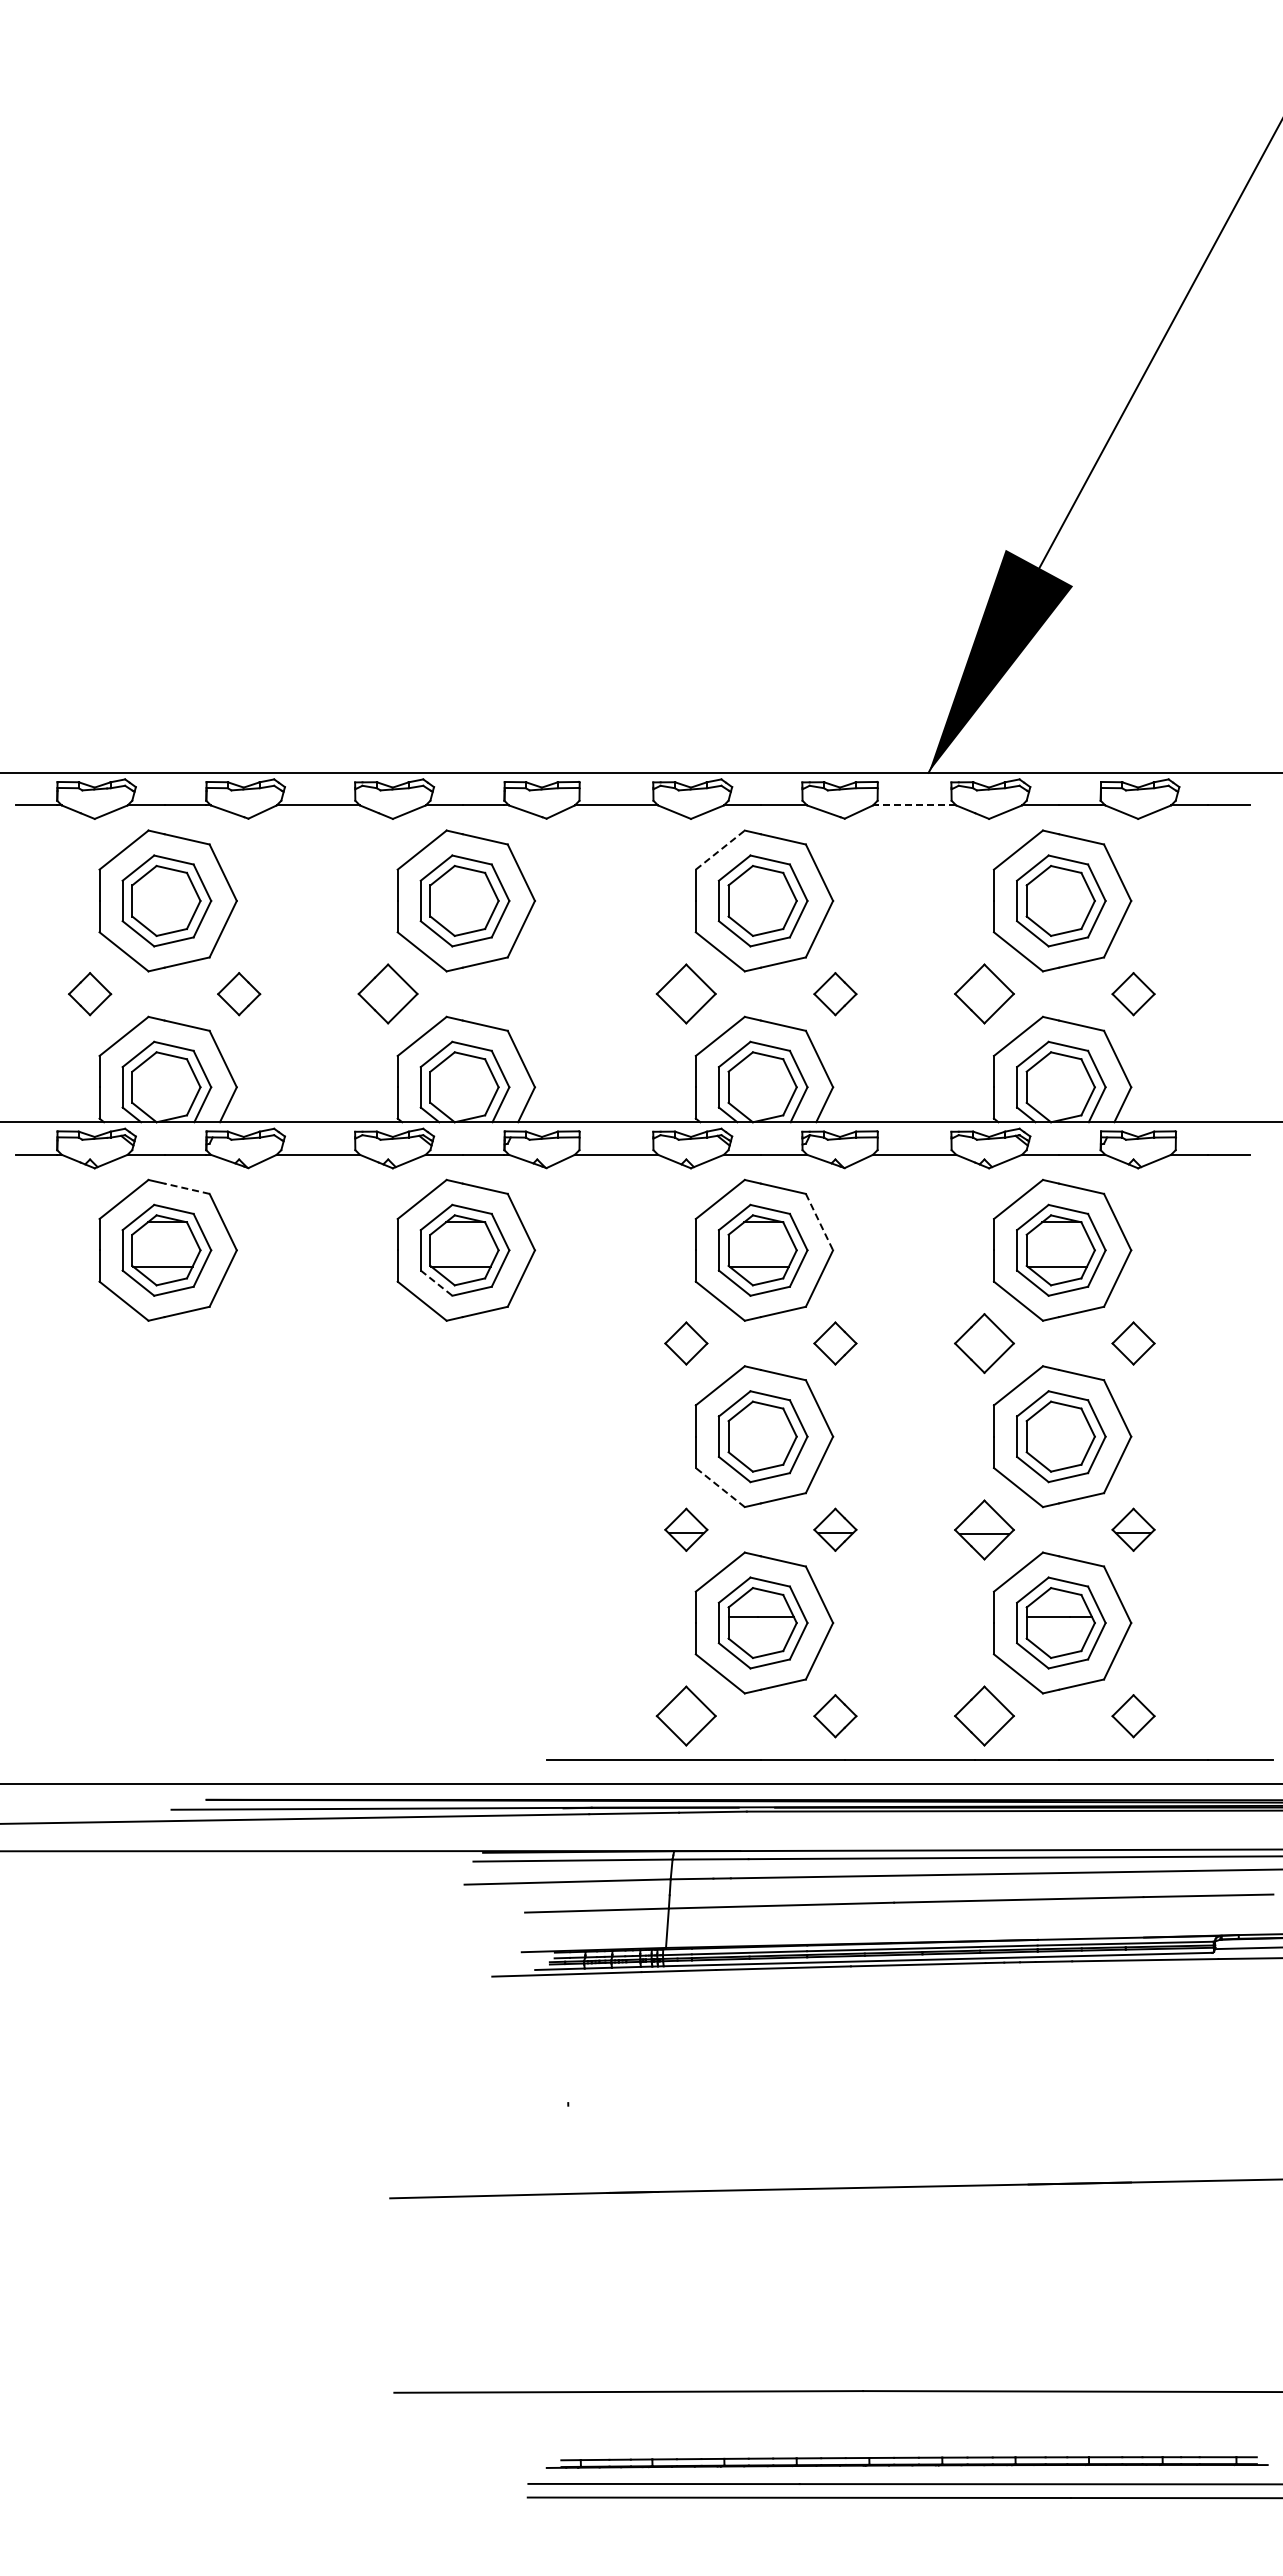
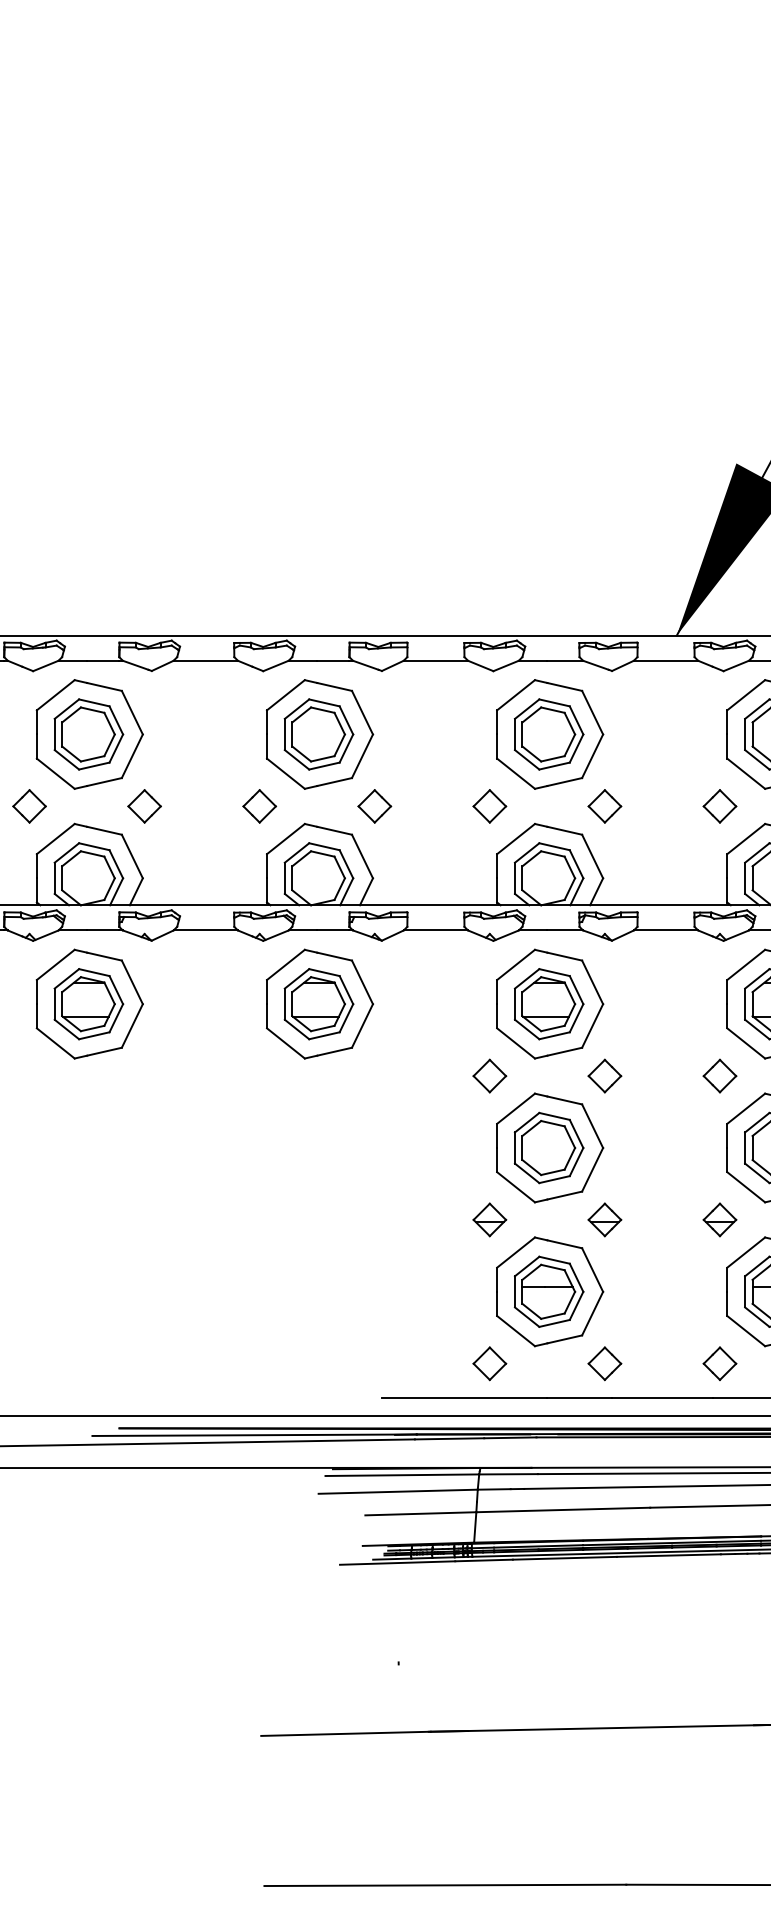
line: (914, 805) -> (665, 660), dashed -> solid
line: (720, 849) -> (516, 694), dashed -> solid
part: (388, 994) -> (259, 806), size x0.71
part: (537, 994) -> (374, 806), added
part: (686, 994) -> (489, 806), size x0.71
part: (984, 994) -> (719, 806), size x0.71
line: (186, 1188) -> (104, 956), dashed -> solid
line: (819, 1222) -> (592, 982), dashed -> solid
line: (436, 1283) -> (296, 1029), dashed -> solid
part: (984, 1343) -> (719, 1076), size x0.71
line: (719, 1487) -> (515, 1187), dashed -> solid
part: (984, 1529) -> (719, 1219), size x0.71
part: (686, 1716) -> (489, 1364), size x0.71
part: (984, 1716) -> (719, 1364), size x0.71

